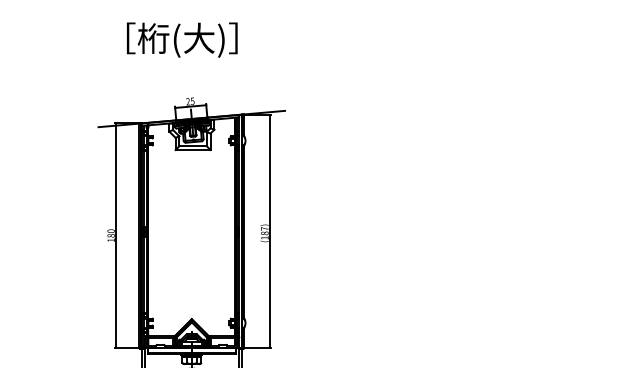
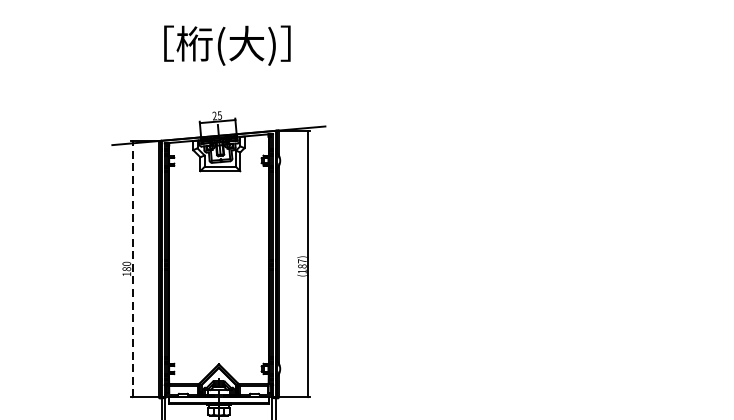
text: (182, 39) -> (227, 44), moved
line: (116, 235) -> (132, 268), solid -> dashed

